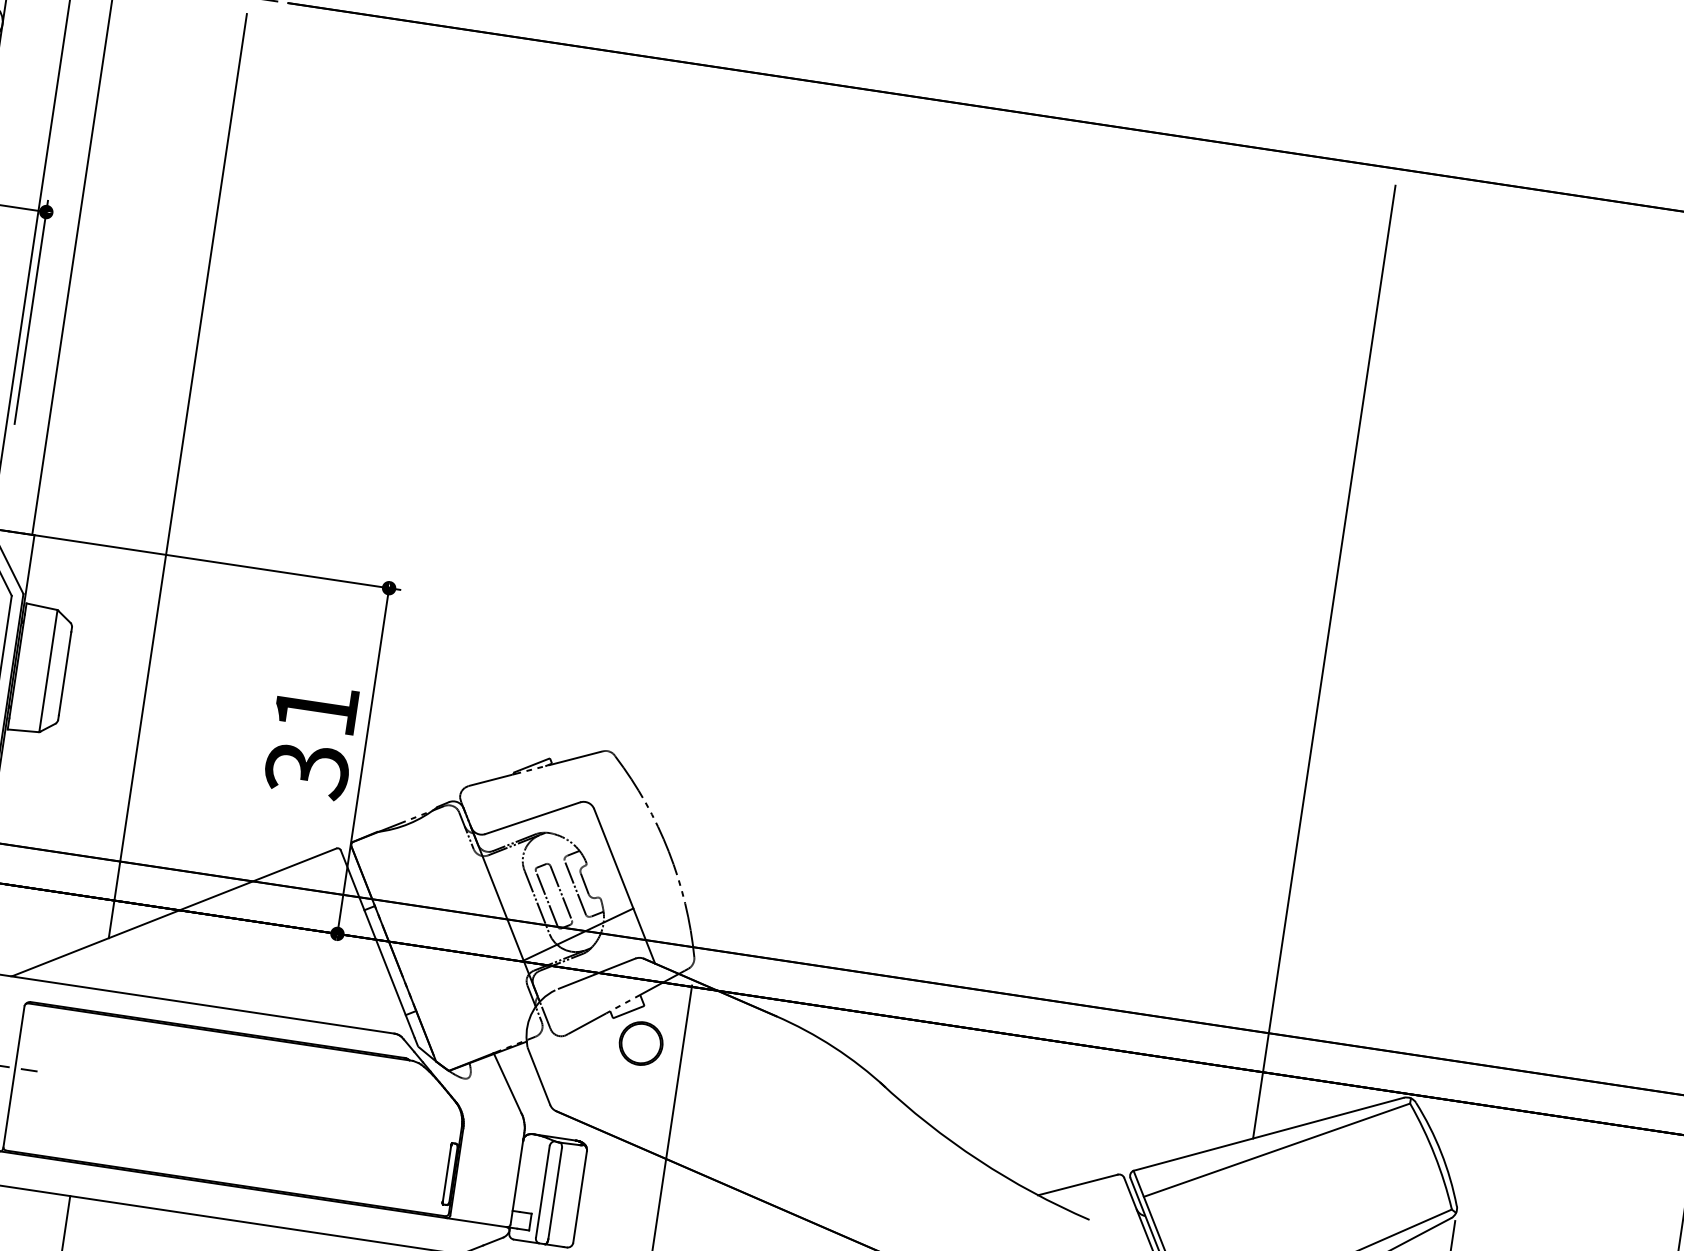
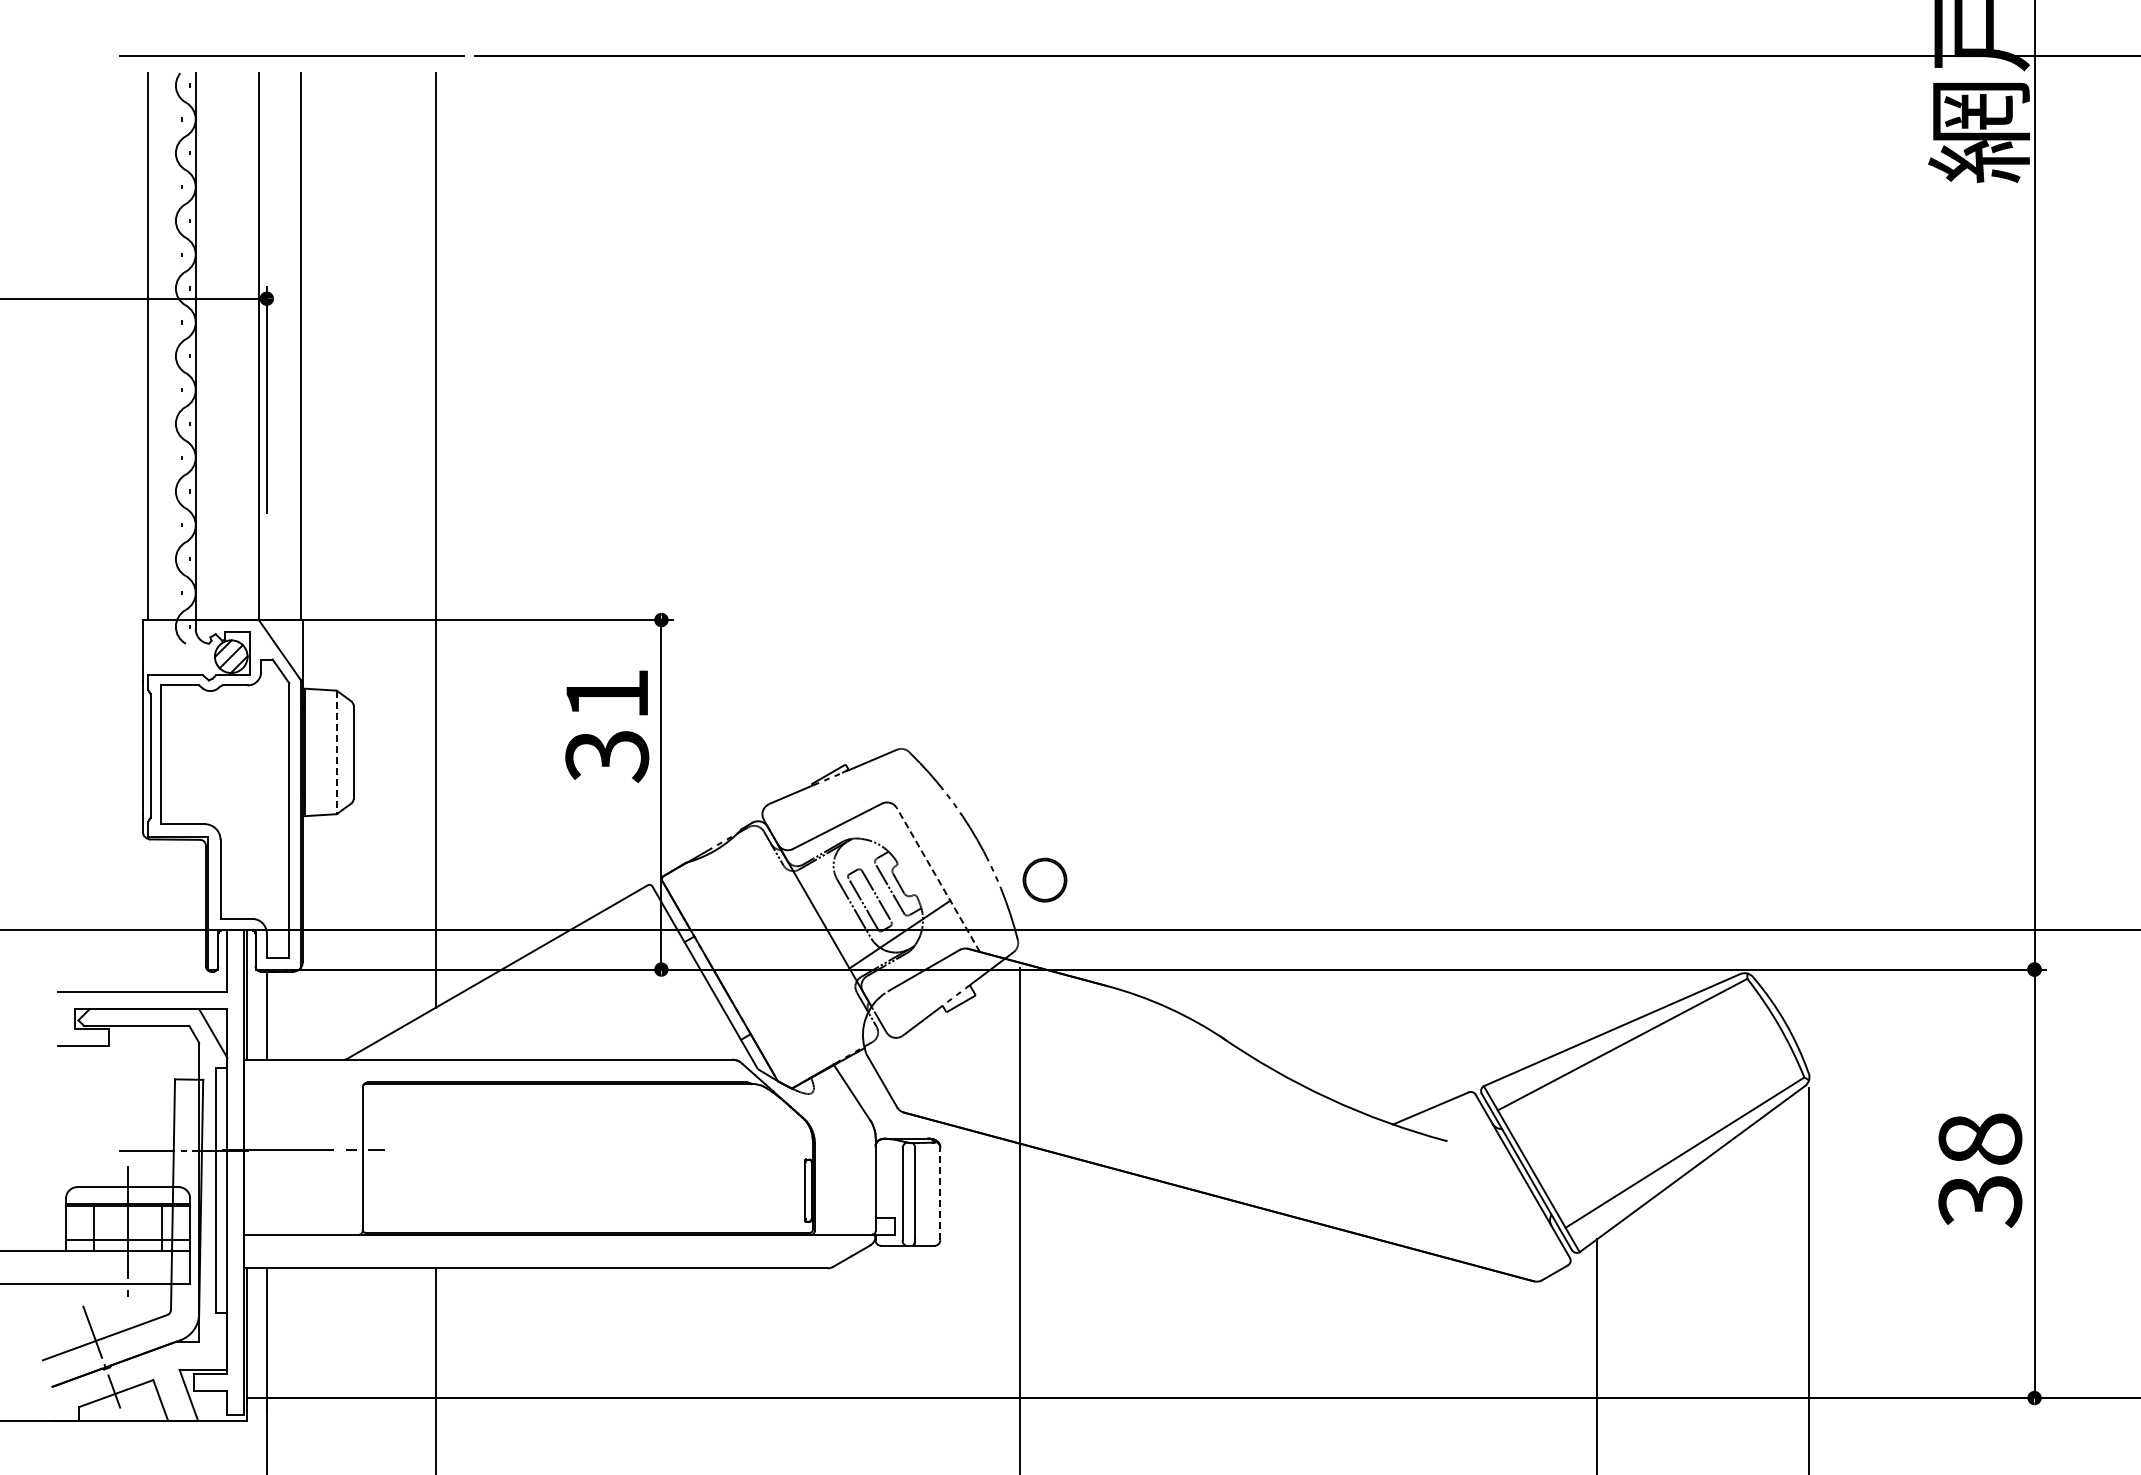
line: (1324, 661) -> (1597, 554), removed
line: (48, 671) -> (336, 752), solid -> dashed
text: (311, 740) -> (607, 726), moved
line: (624, 885) -> (938, 879), solid -> dashed
part: (640, 1042) -> (1044, 879), moved
line: (580, 1196) -> (940, 1193), solid -> dashed

